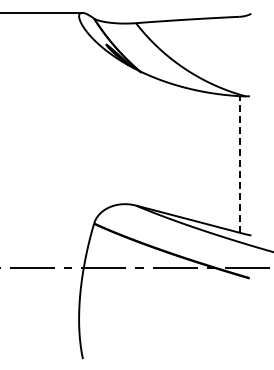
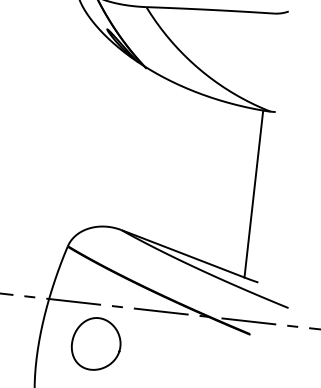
line: (239, 163) -> (253, 192), dashed -> solid
curve: (109, 292) -> (77, 332), added

